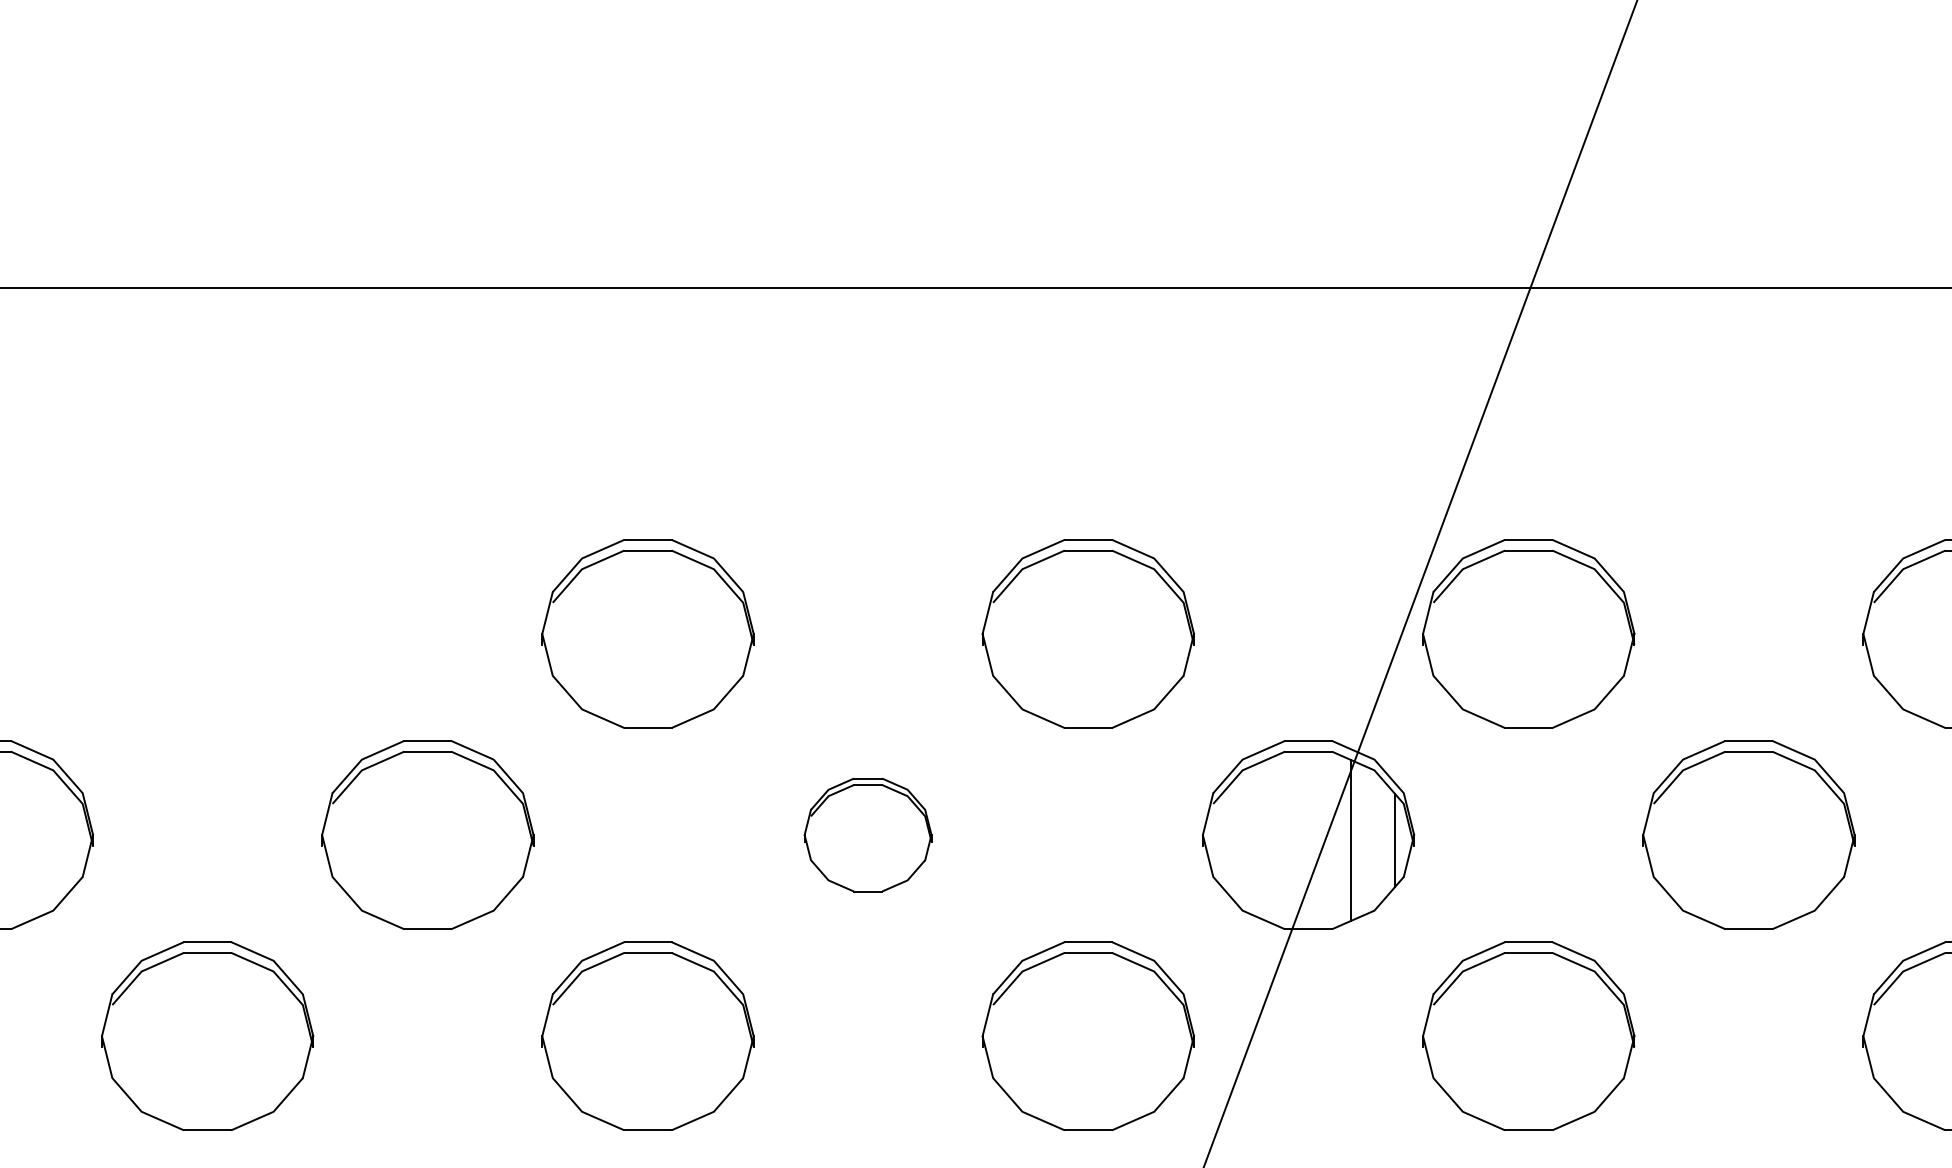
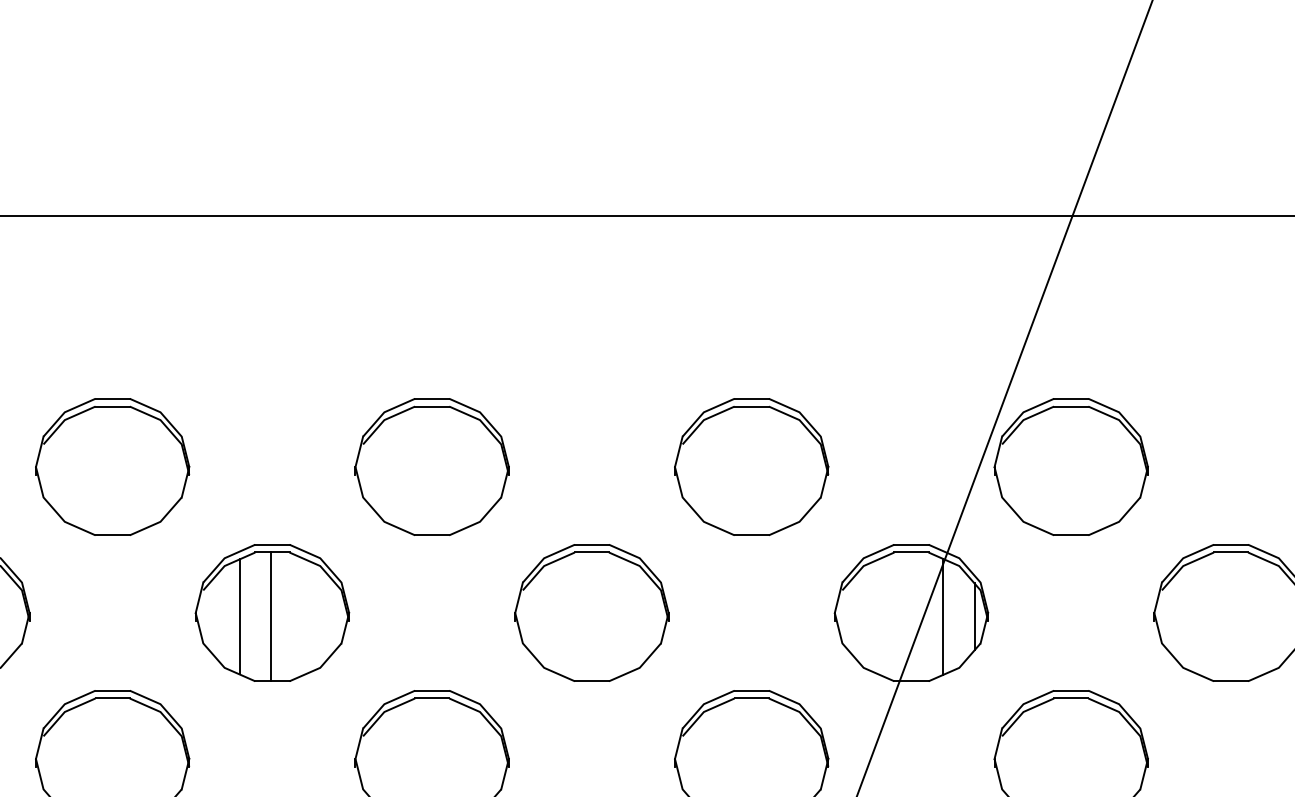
part: (207, 633) -> (112, 466), added
part: (867, 834) -> (591, 612), size x1.67
line: (382, 840) -> (239, 616), added
line: (426, 840) -> (271, 616), added

